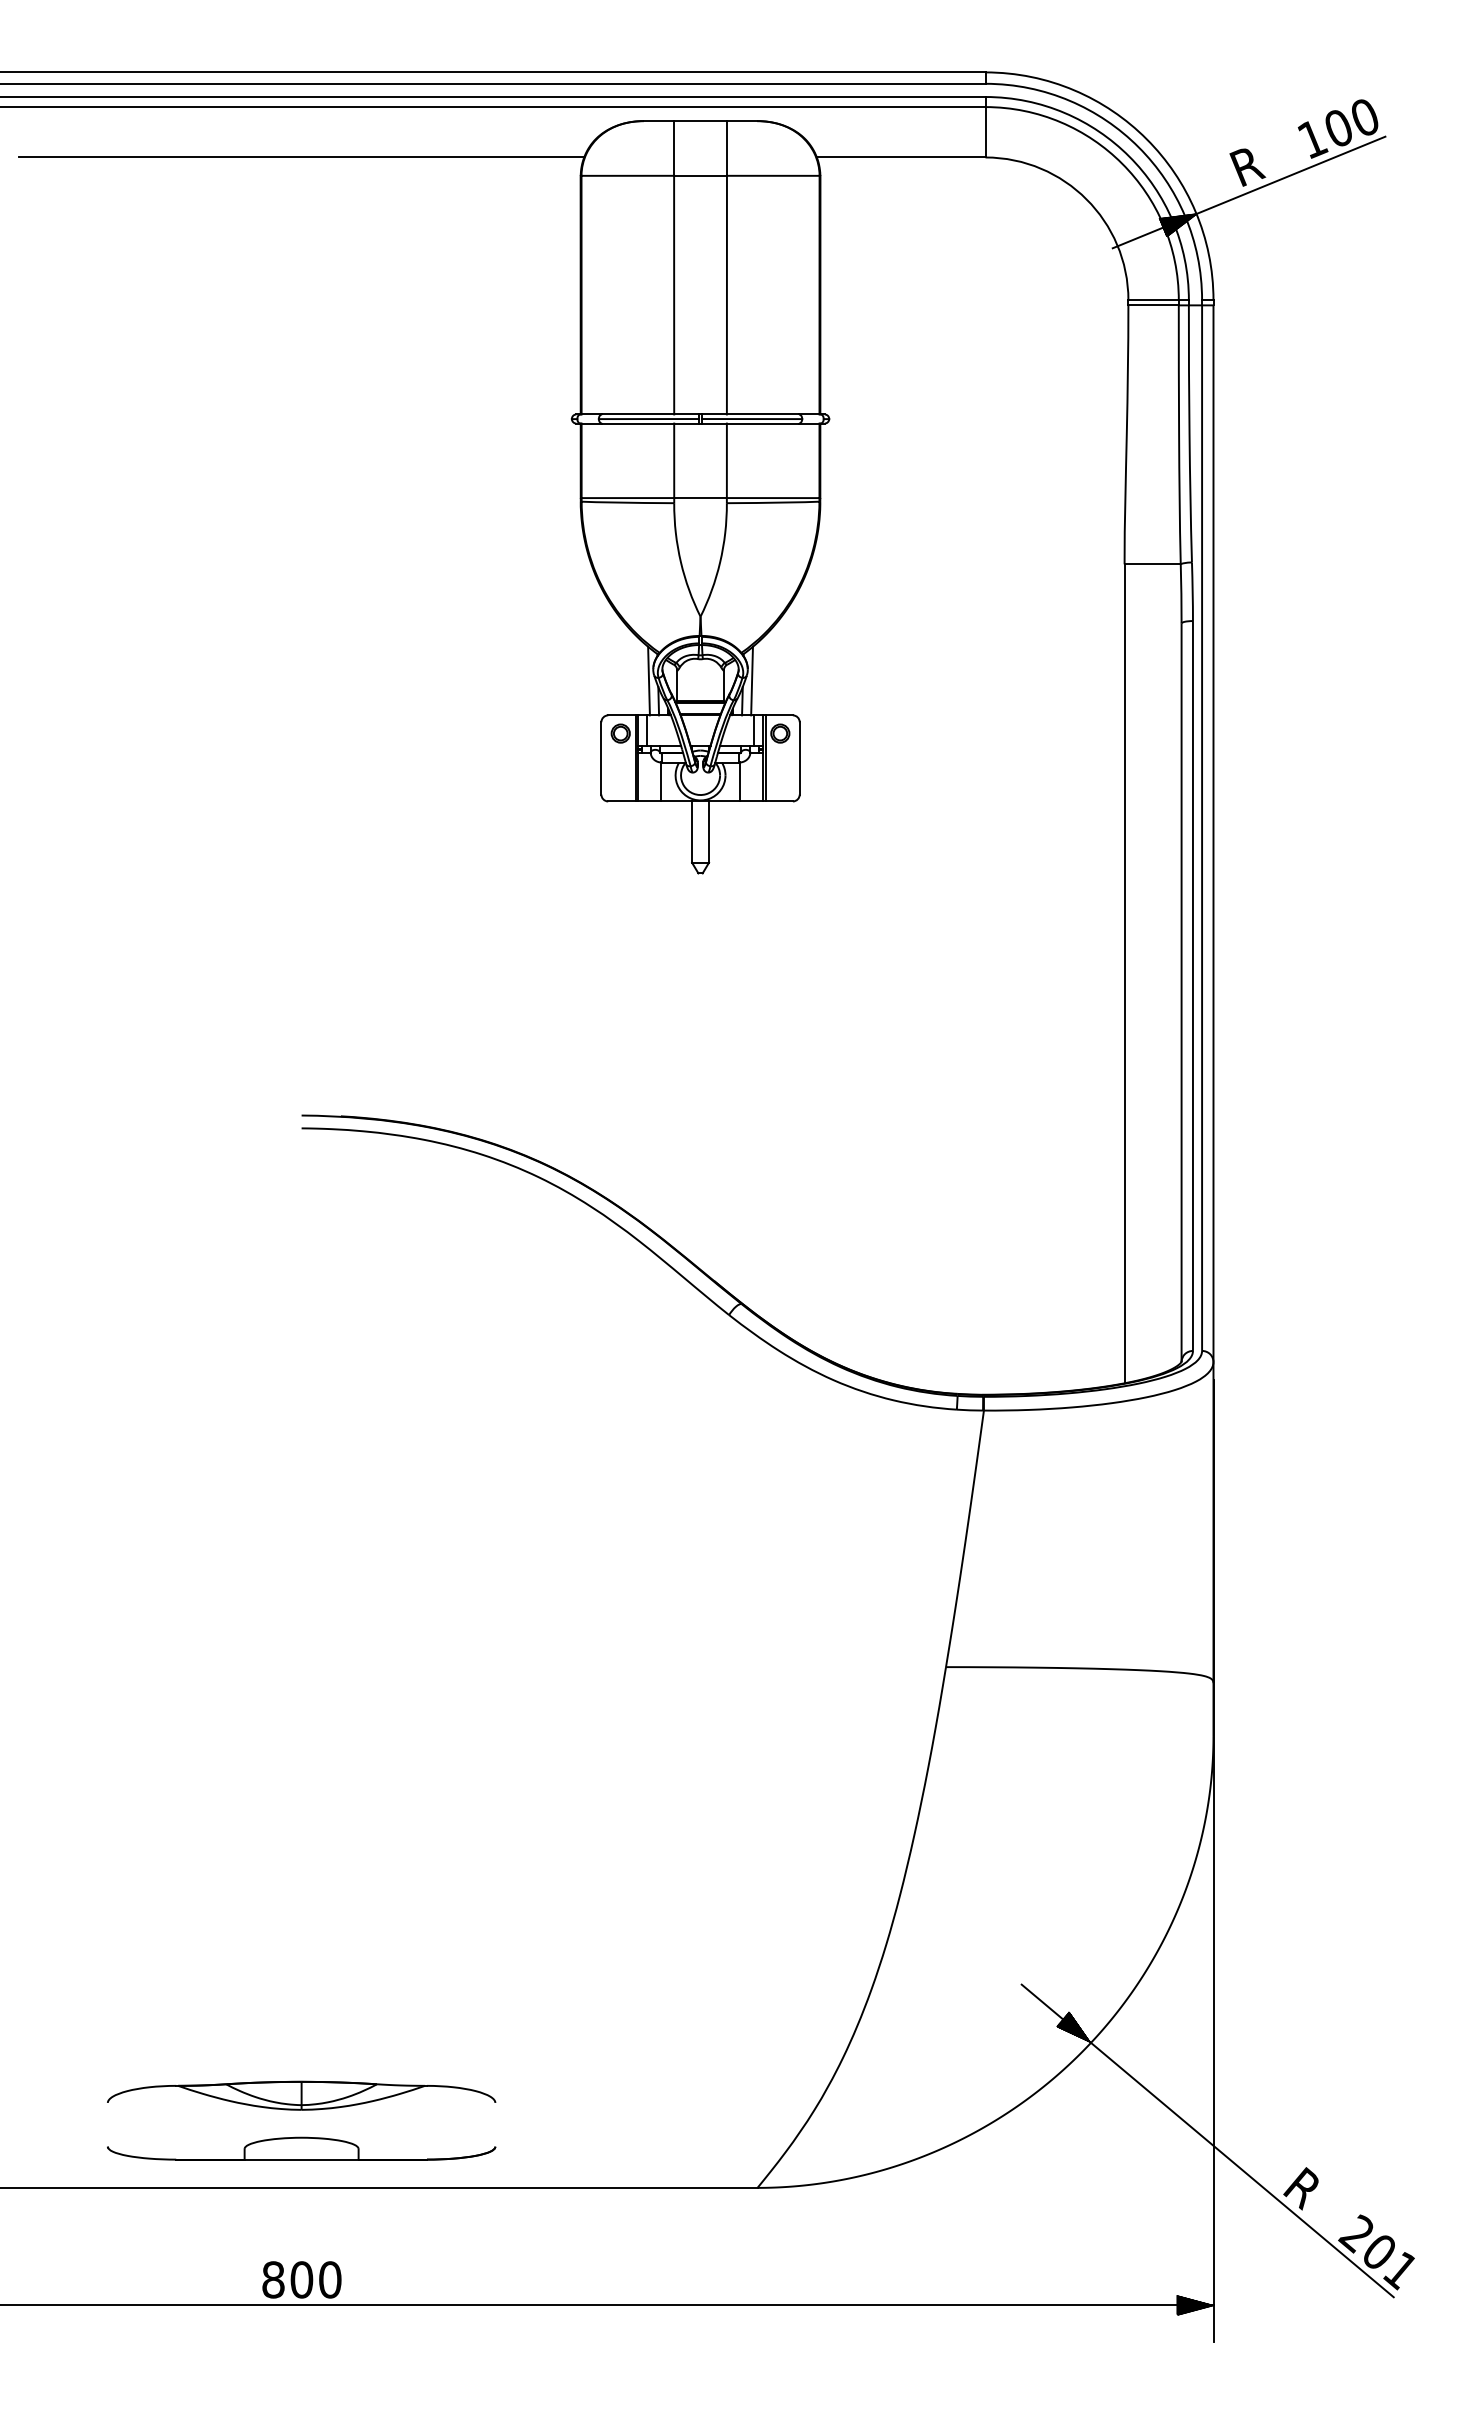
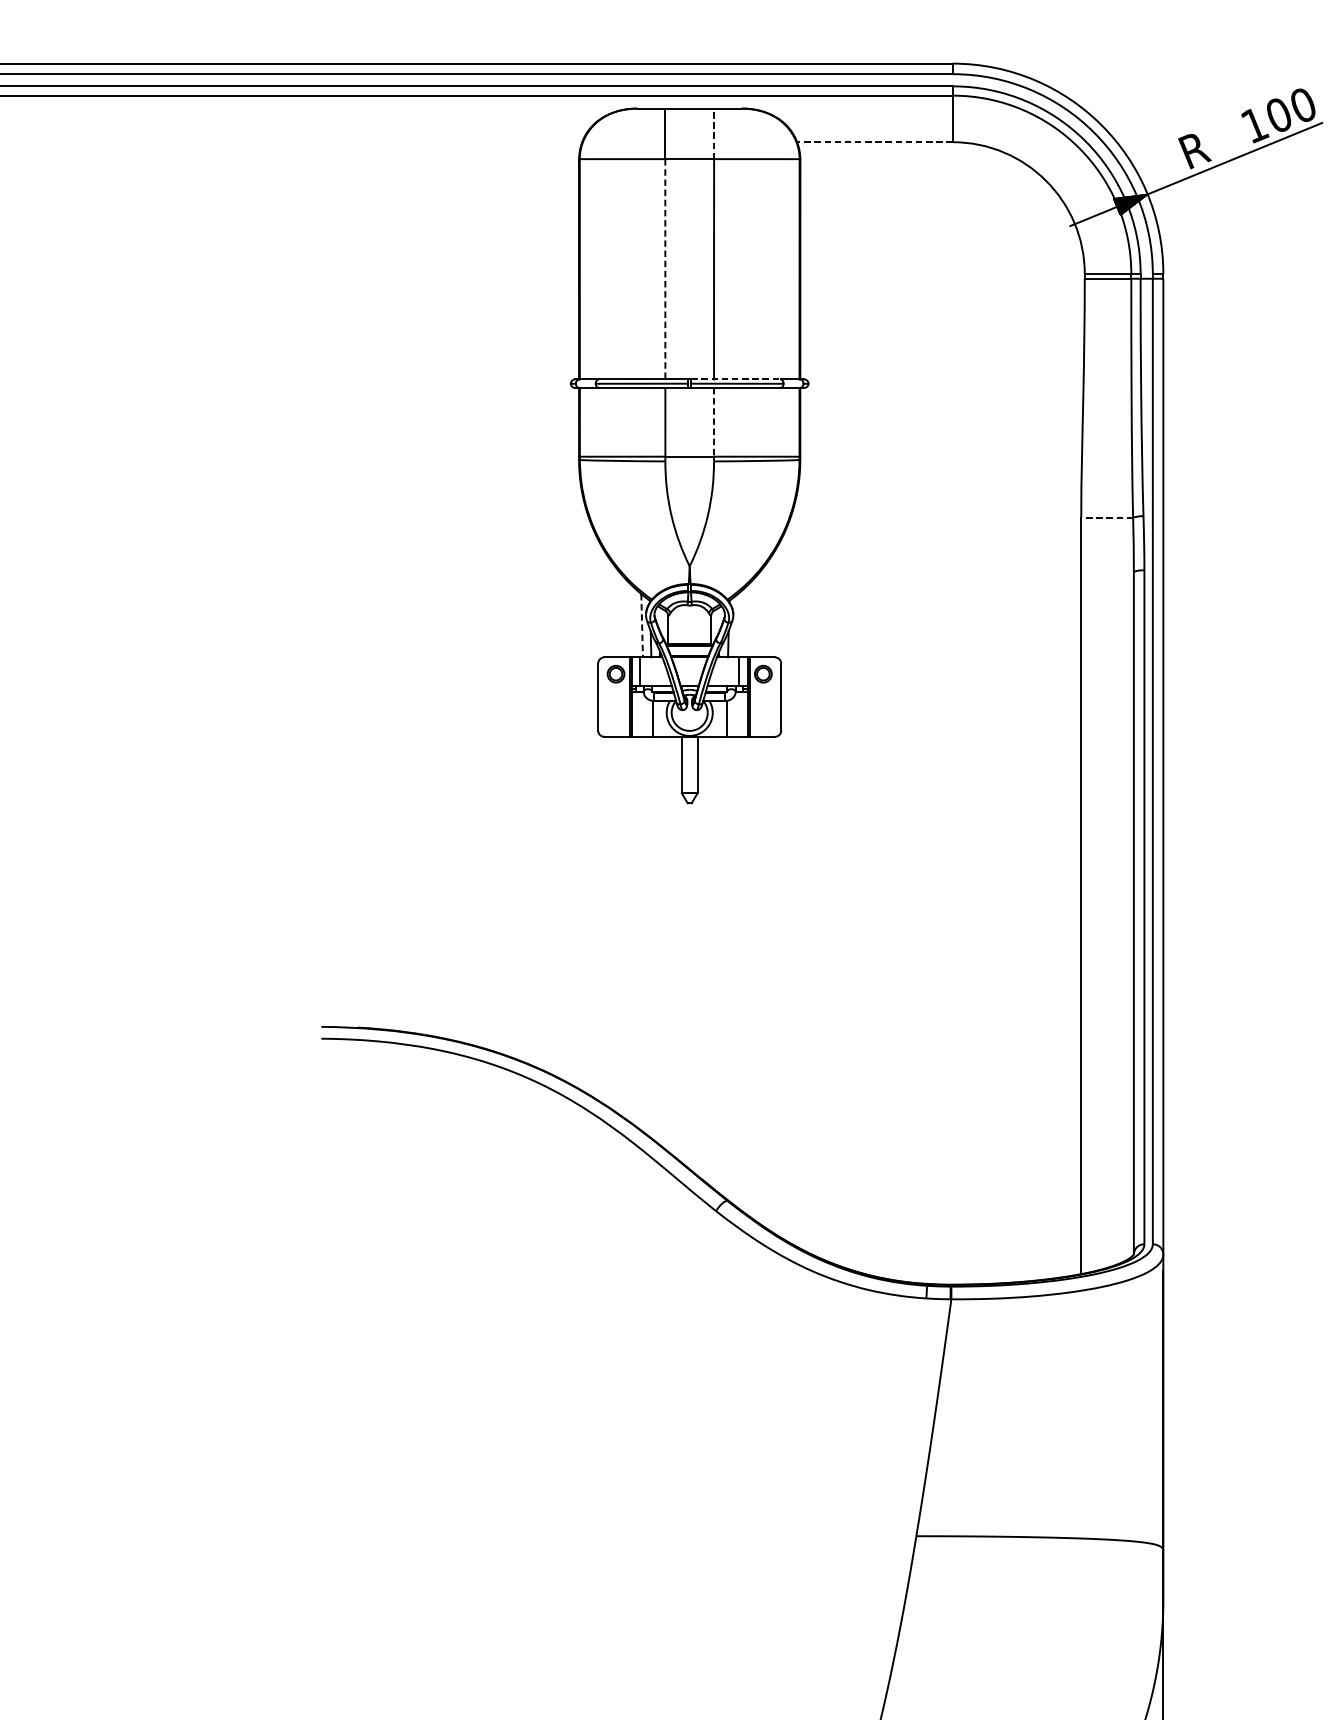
line: (726, 147) -> (713, 132), solid -> dashed
line: (301, 157) -> (321, 142), removed
line: (900, 157) -> (874, 142), solid -> dashed
line: (674, 295) -> (665, 269), solid -> dashed
line: (751, 414) -> (736, 379), solid -> dashed
line: (726, 461) -> (713, 422), solid -> dashed
line: (1152, 564) -> (1107, 518), solid -> dashed
line: (751, 680) -> (736, 625), removed
line: (649, 681) -> (642, 626), solid -> dashed

